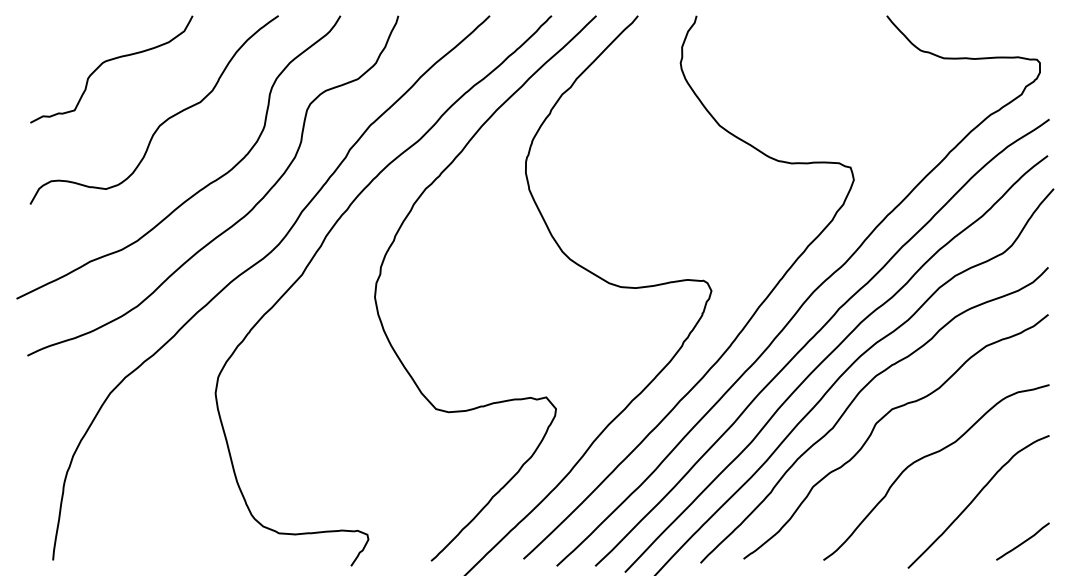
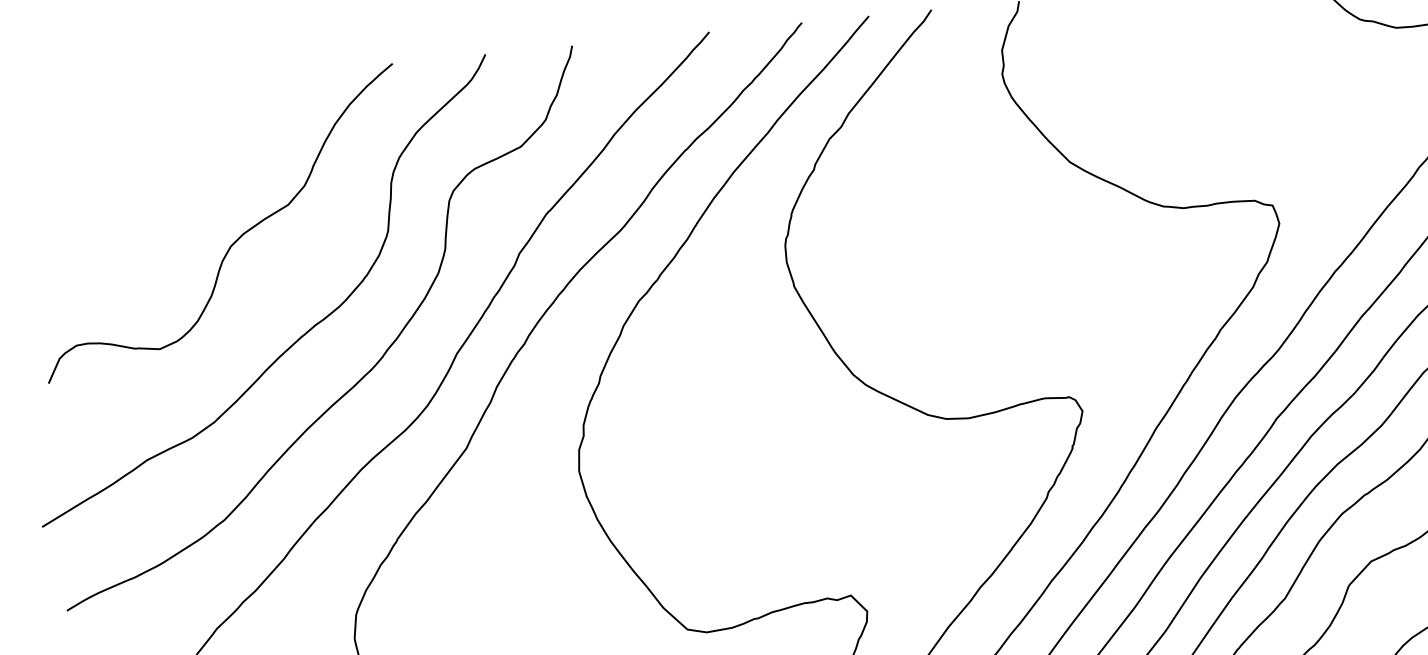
curve: (109, 61) -> (145, 157), removed

